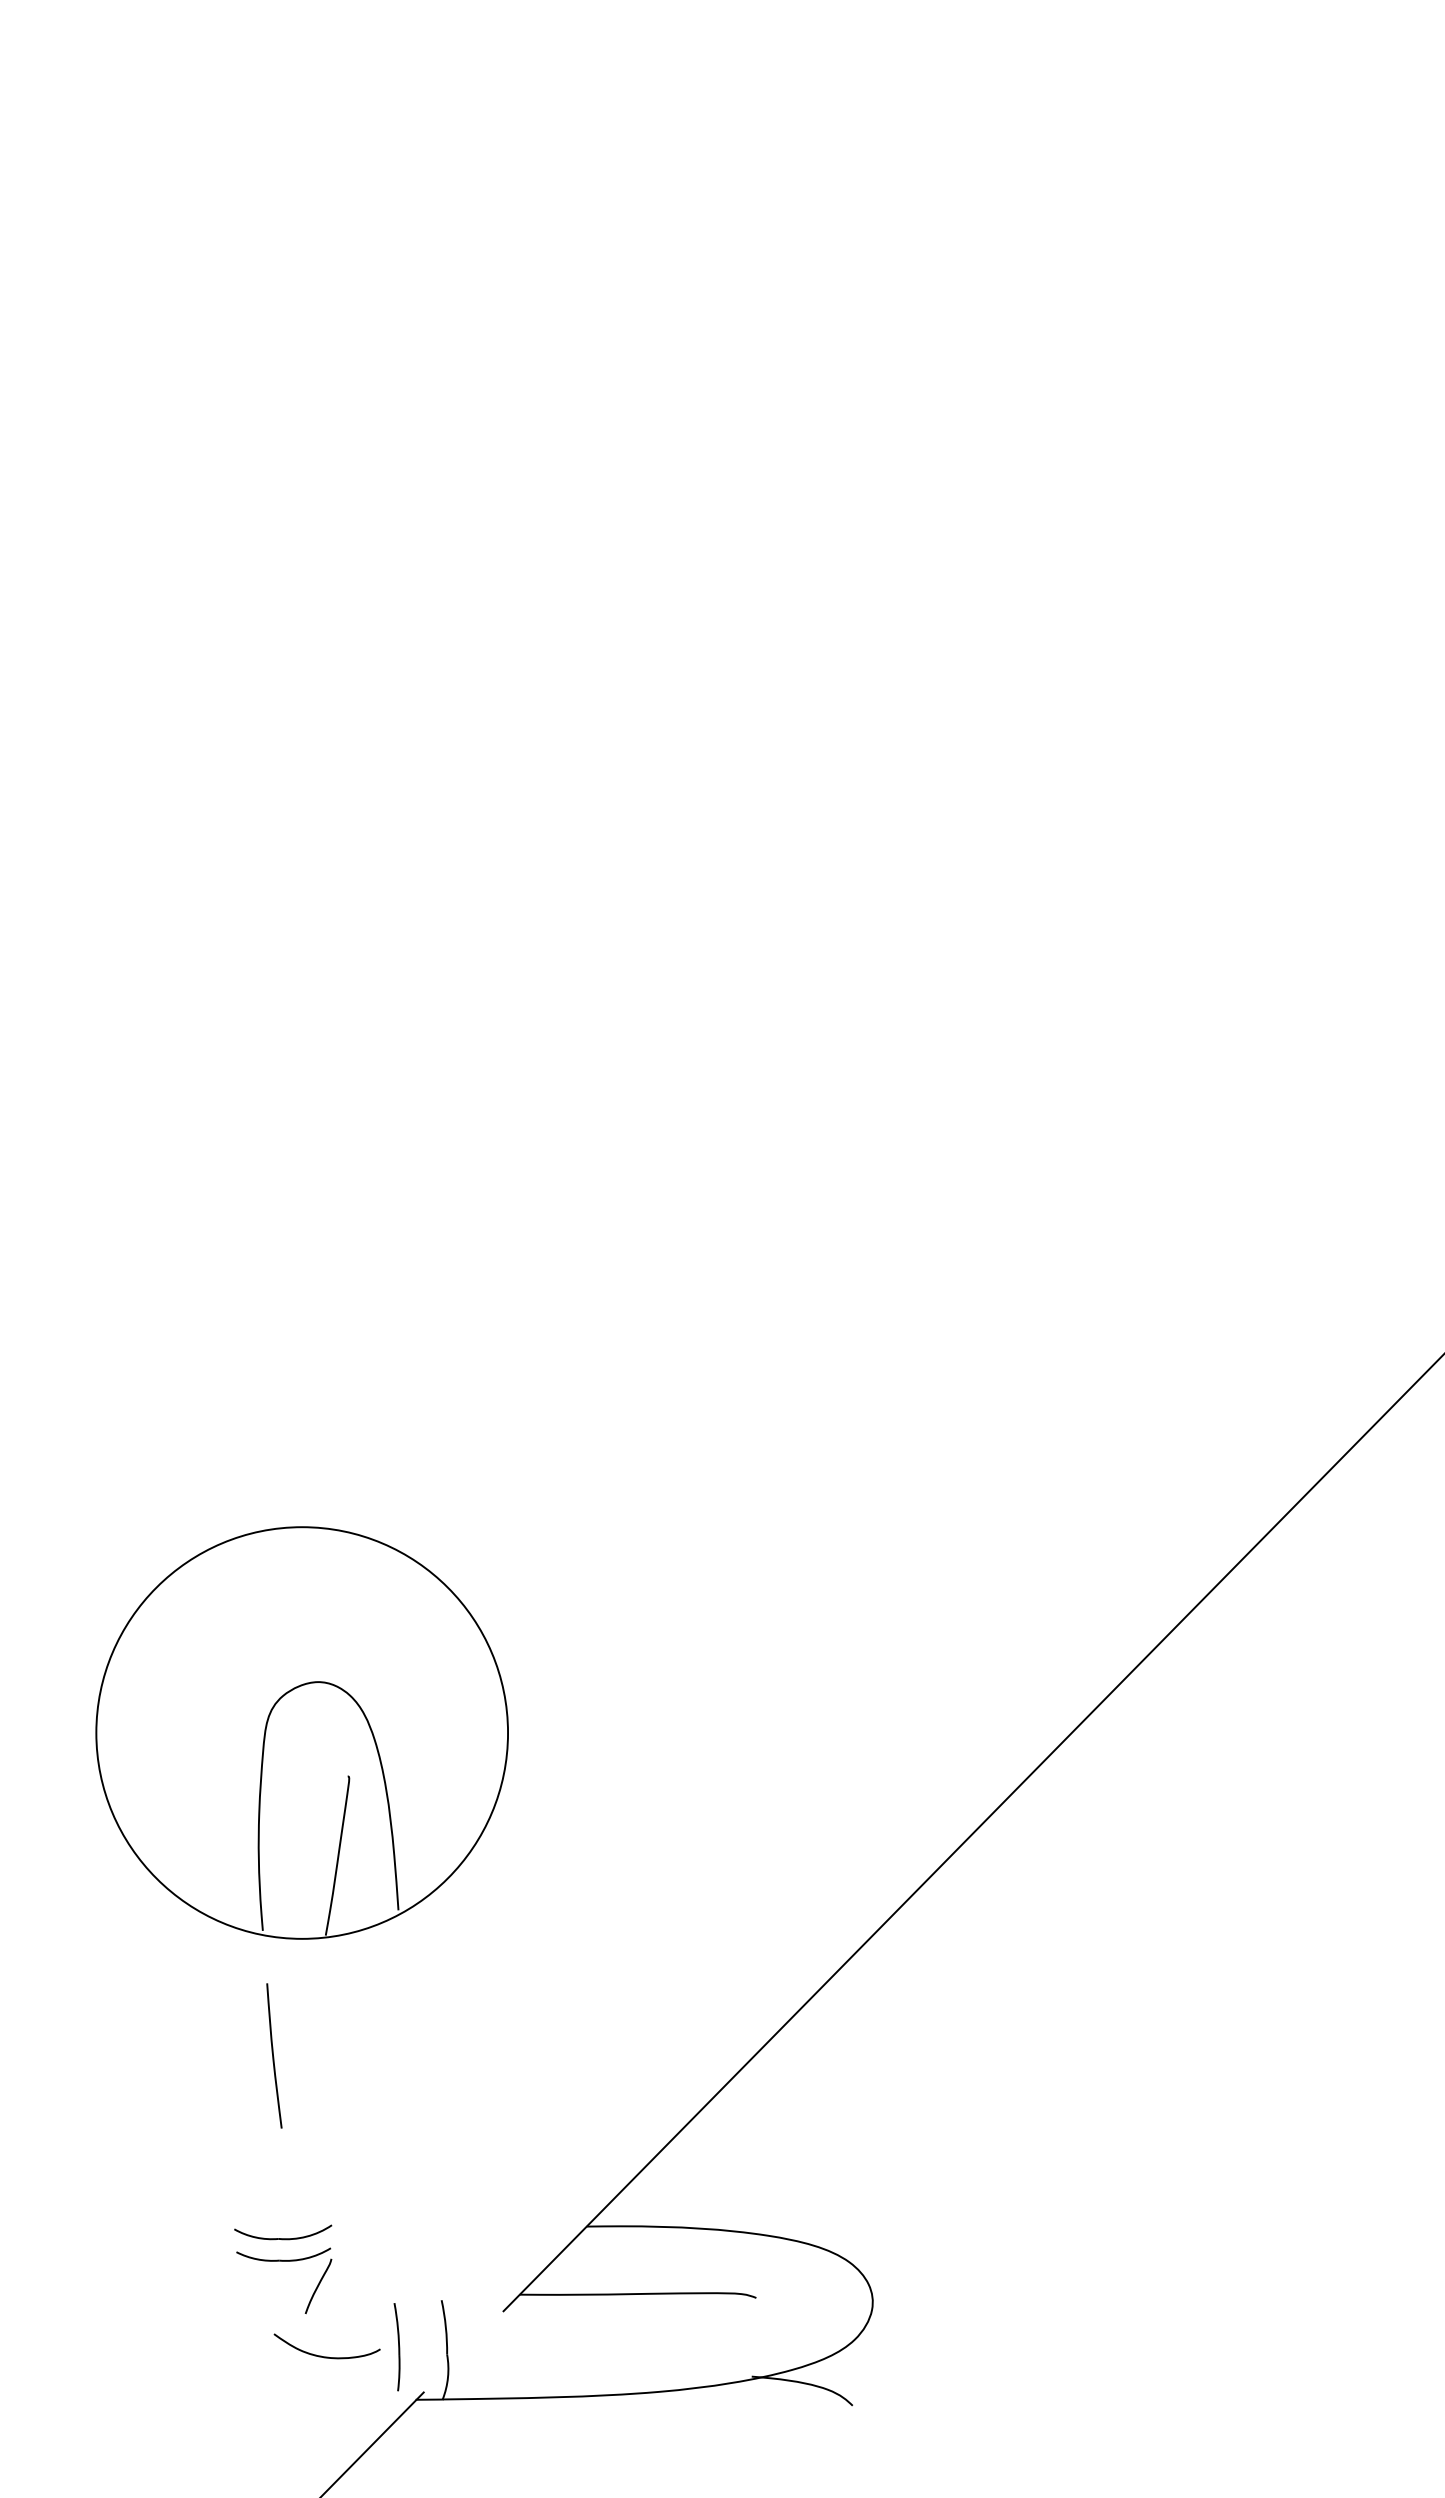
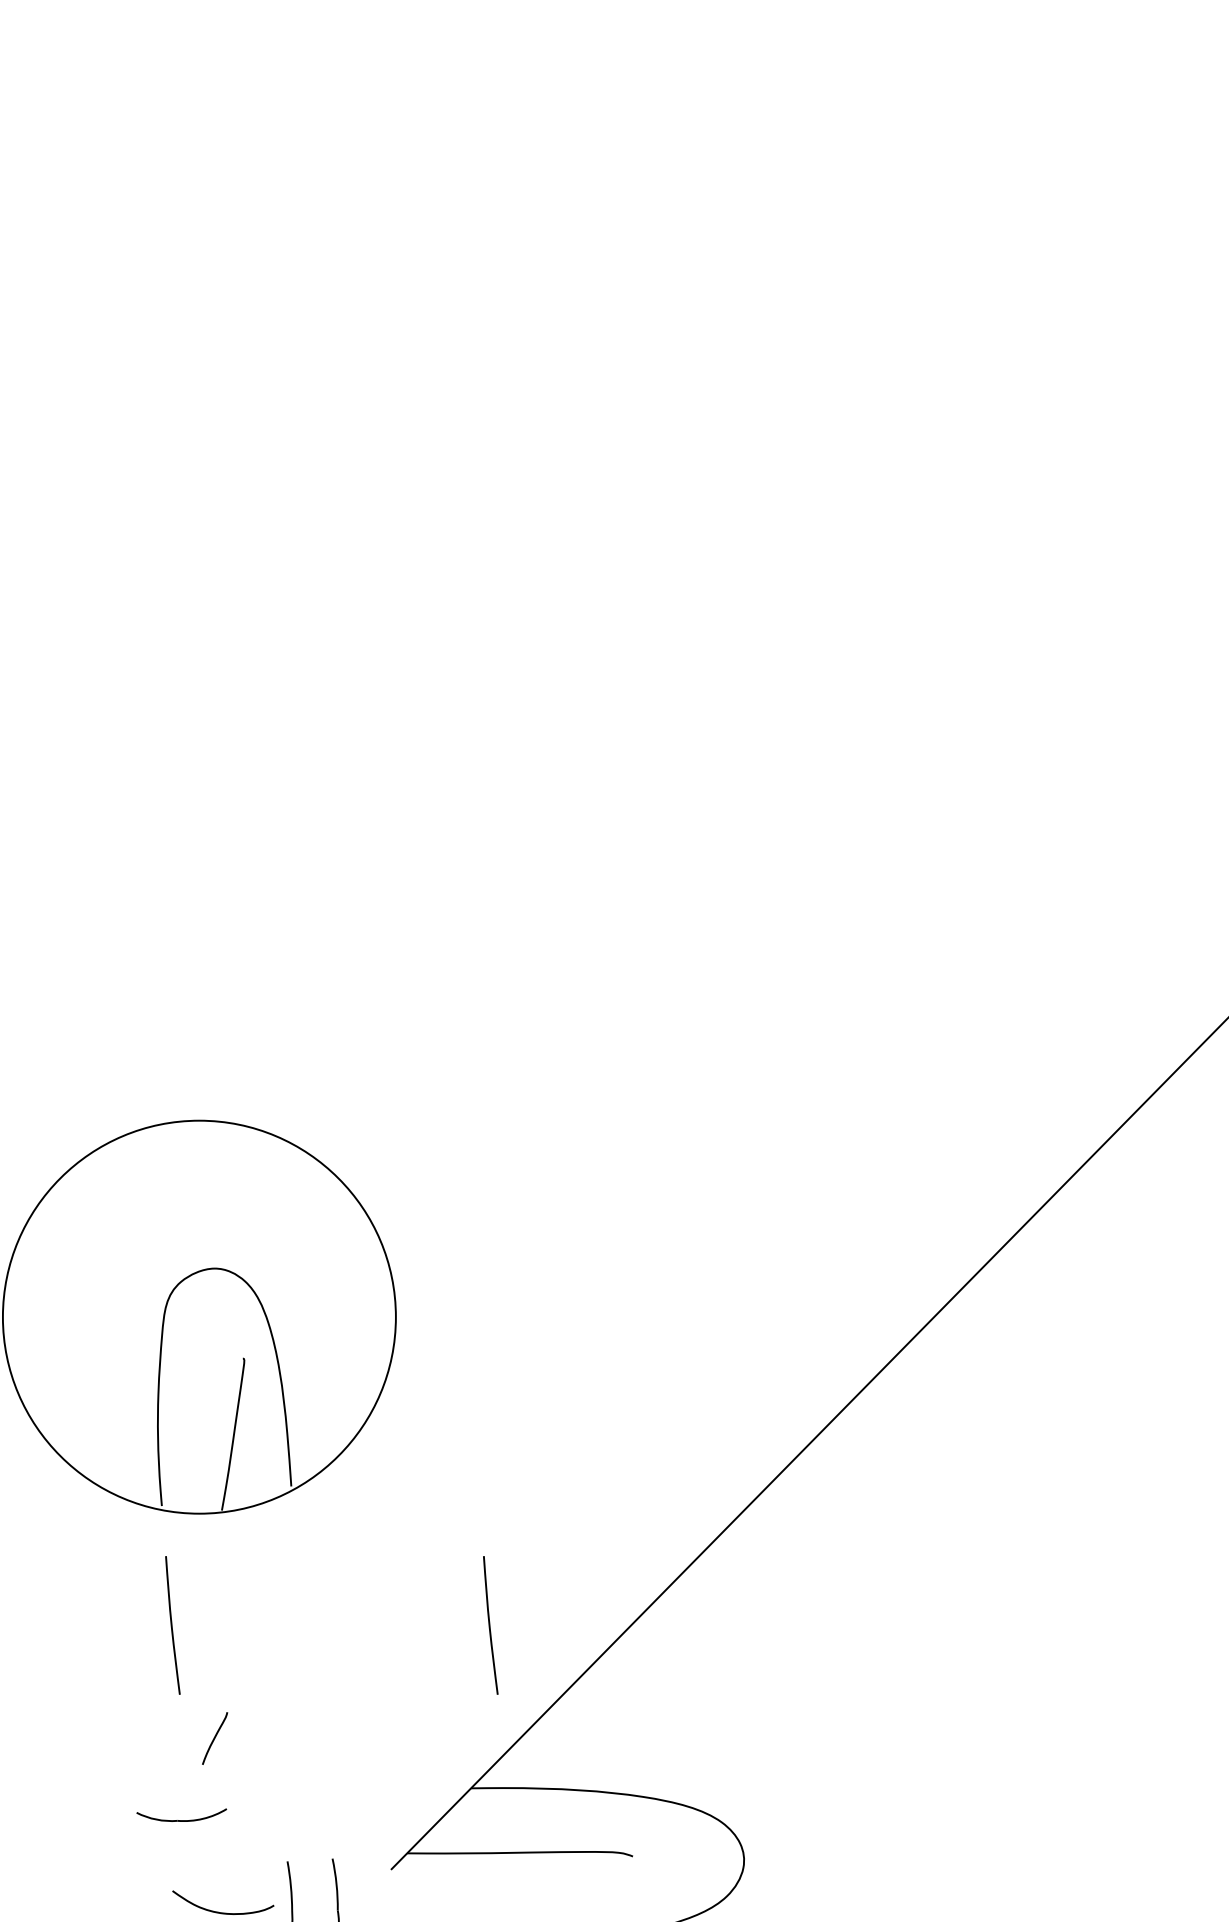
curve: (606, 2055) -> (489, 1625), added
part: (283, 2232) -> (181, 1793), removed
curve: (318, 2286) -> (214, 1738), moved

